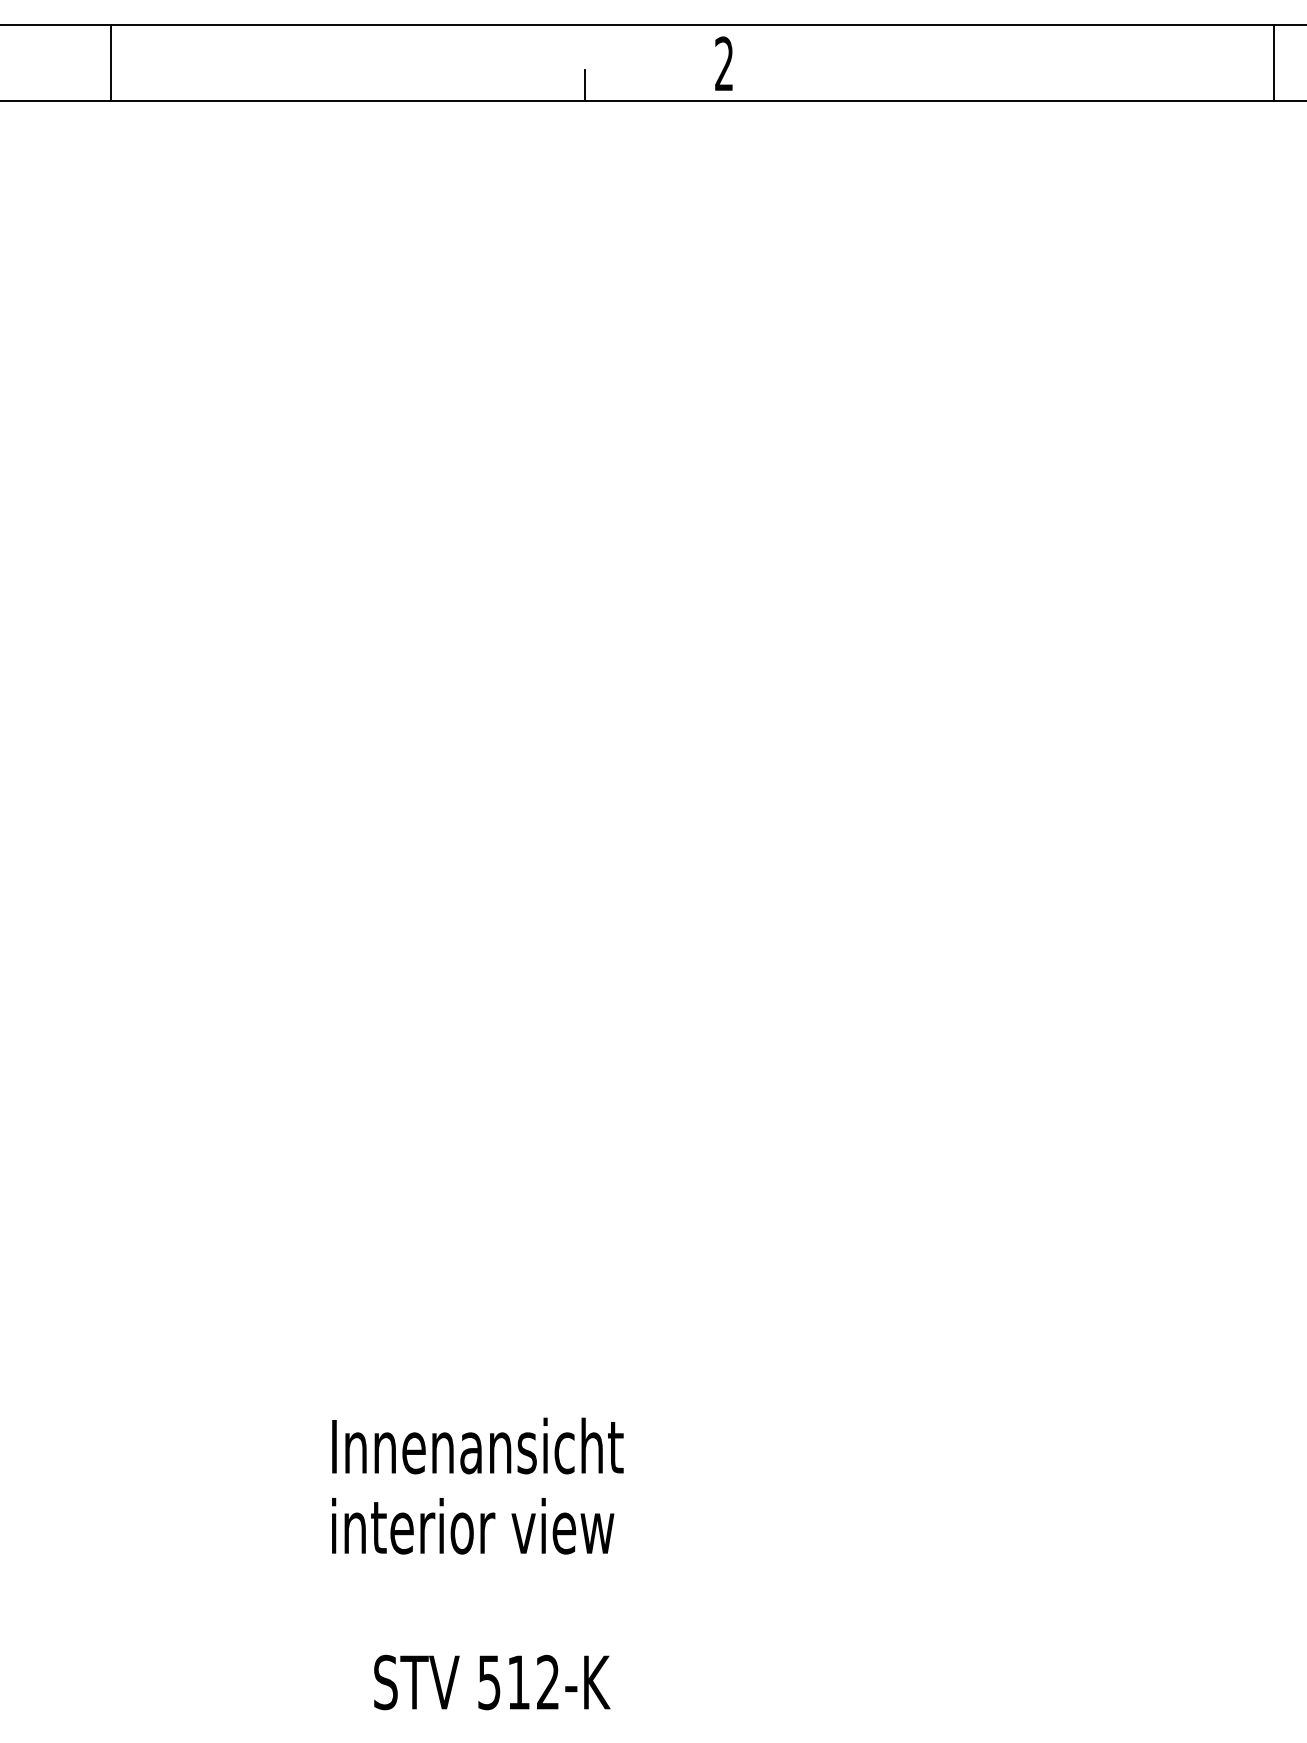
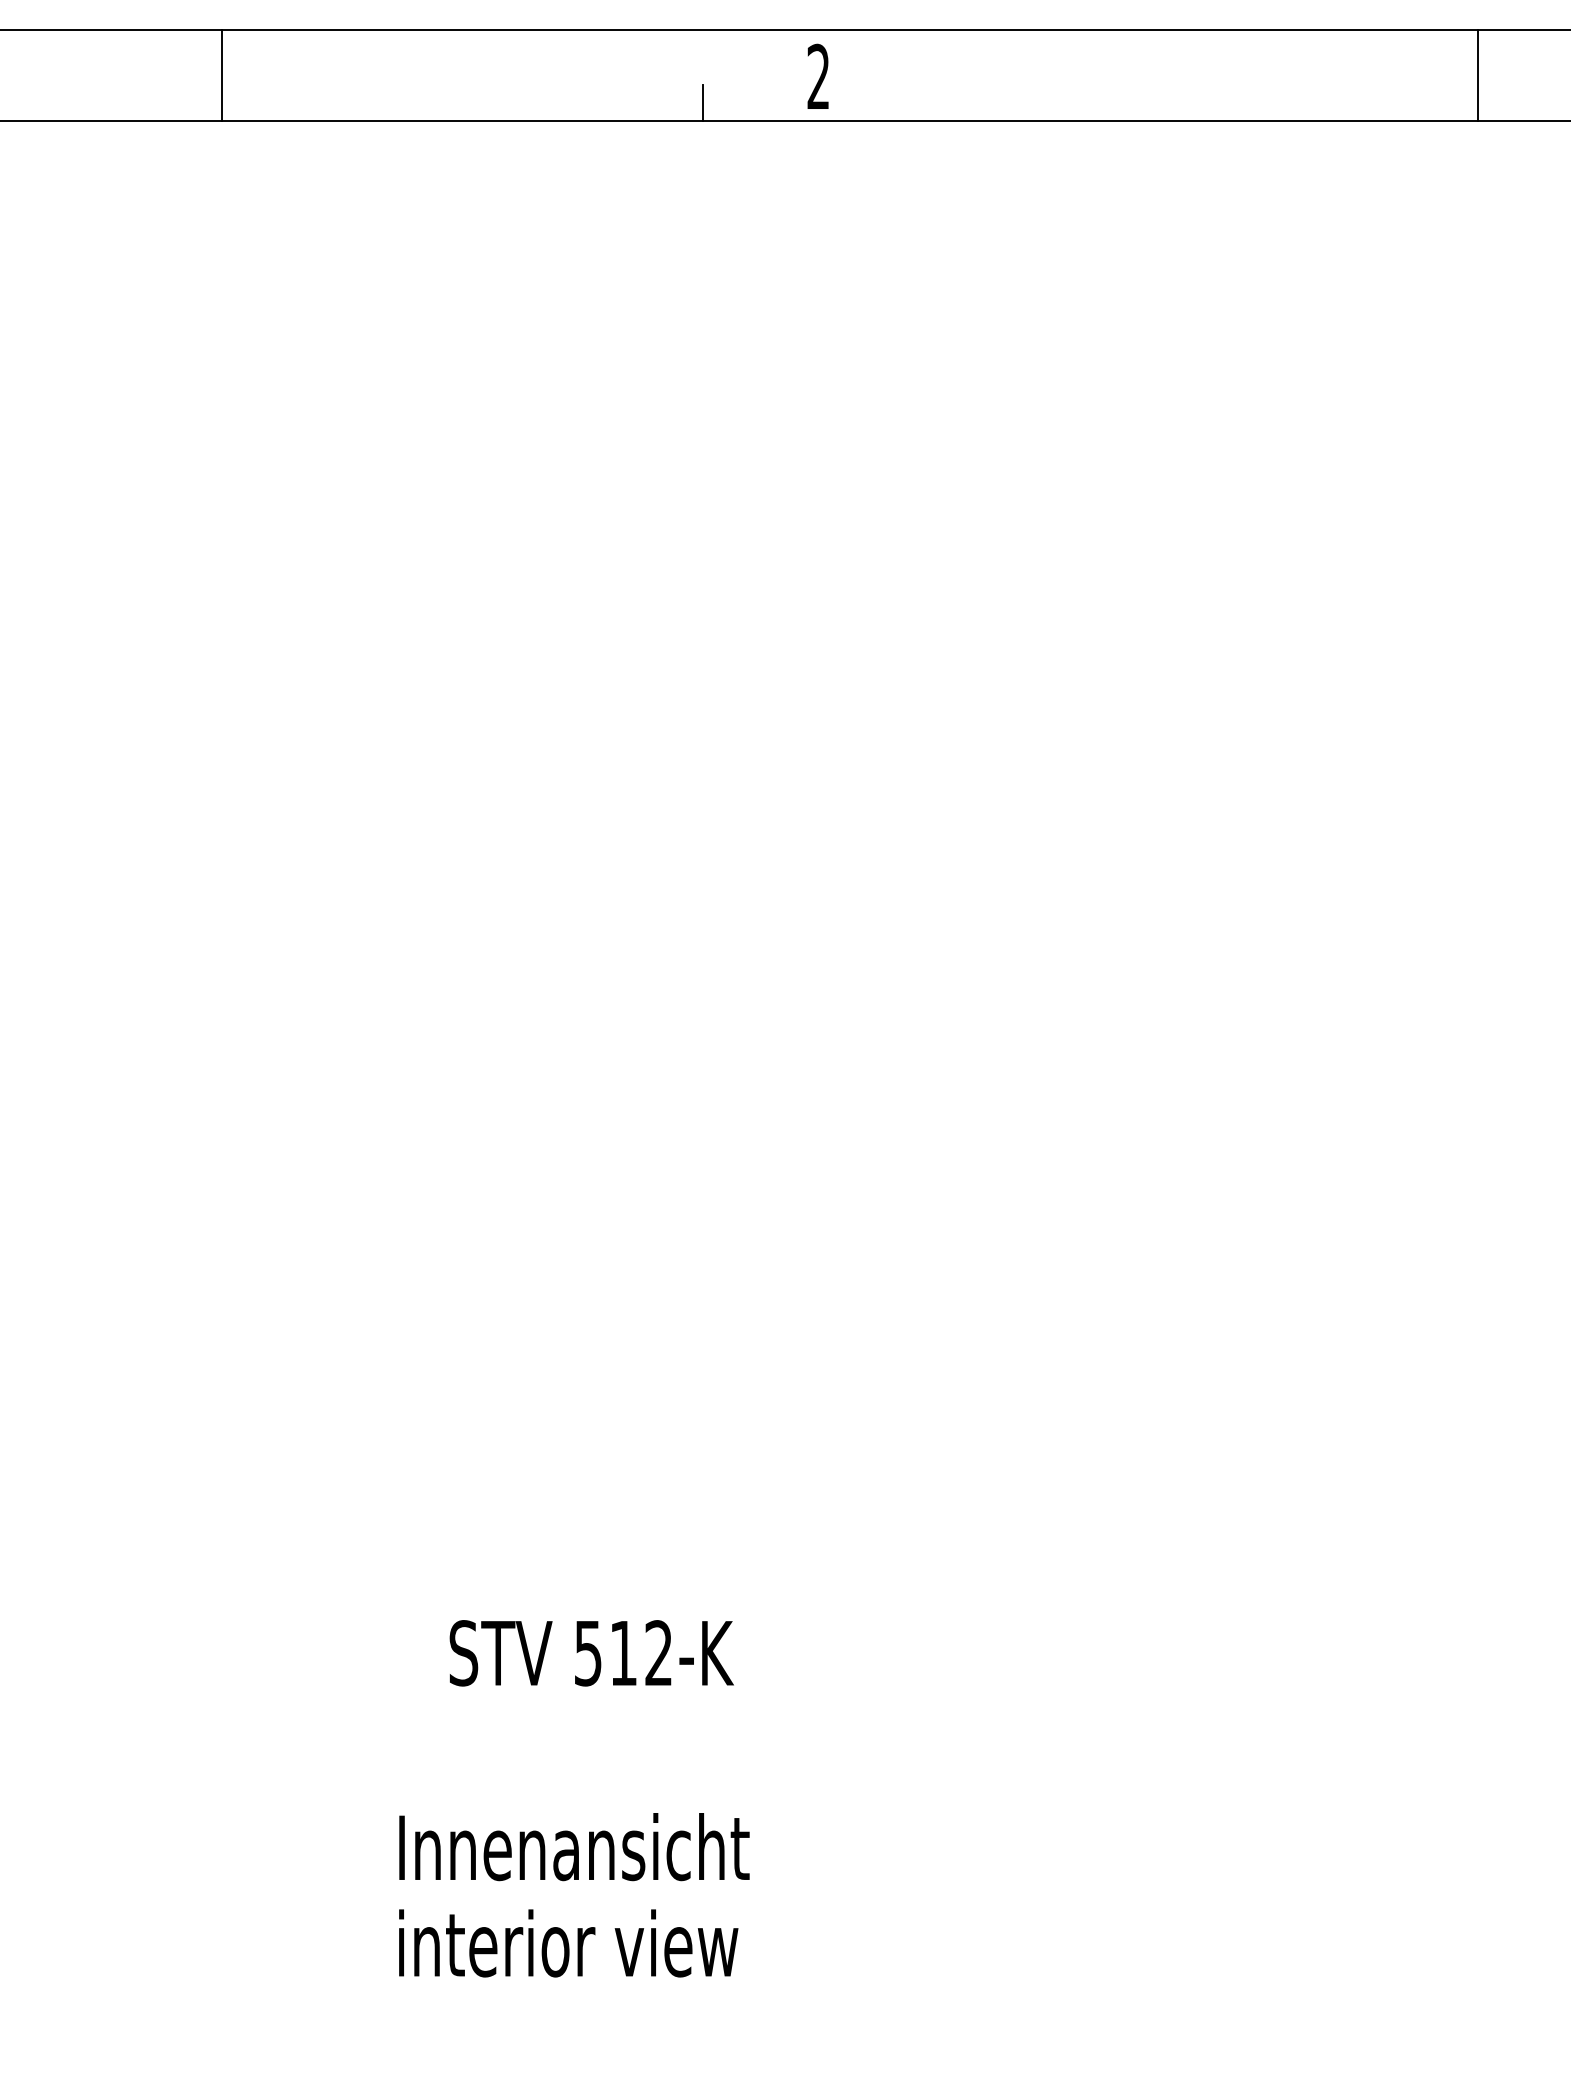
line: (111, 62) -> (222, 75), moved
text: (723, 62) -> (817, 75), moved
line: (1274, 62) -> (1478, 75), moved
text: (477, 1486) -> (574, 1895), moved
text: (492, 1682) -> (591, 1653), moved

